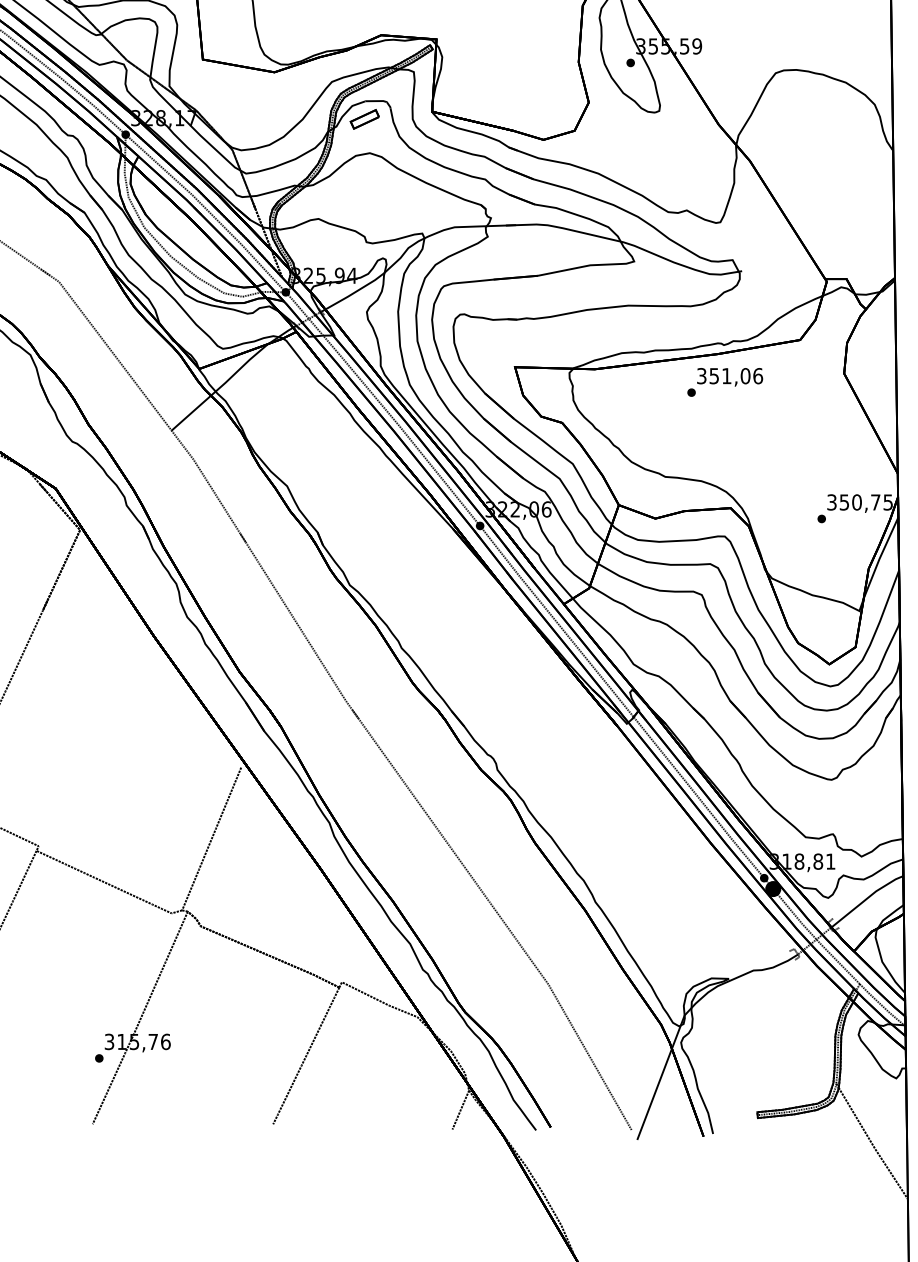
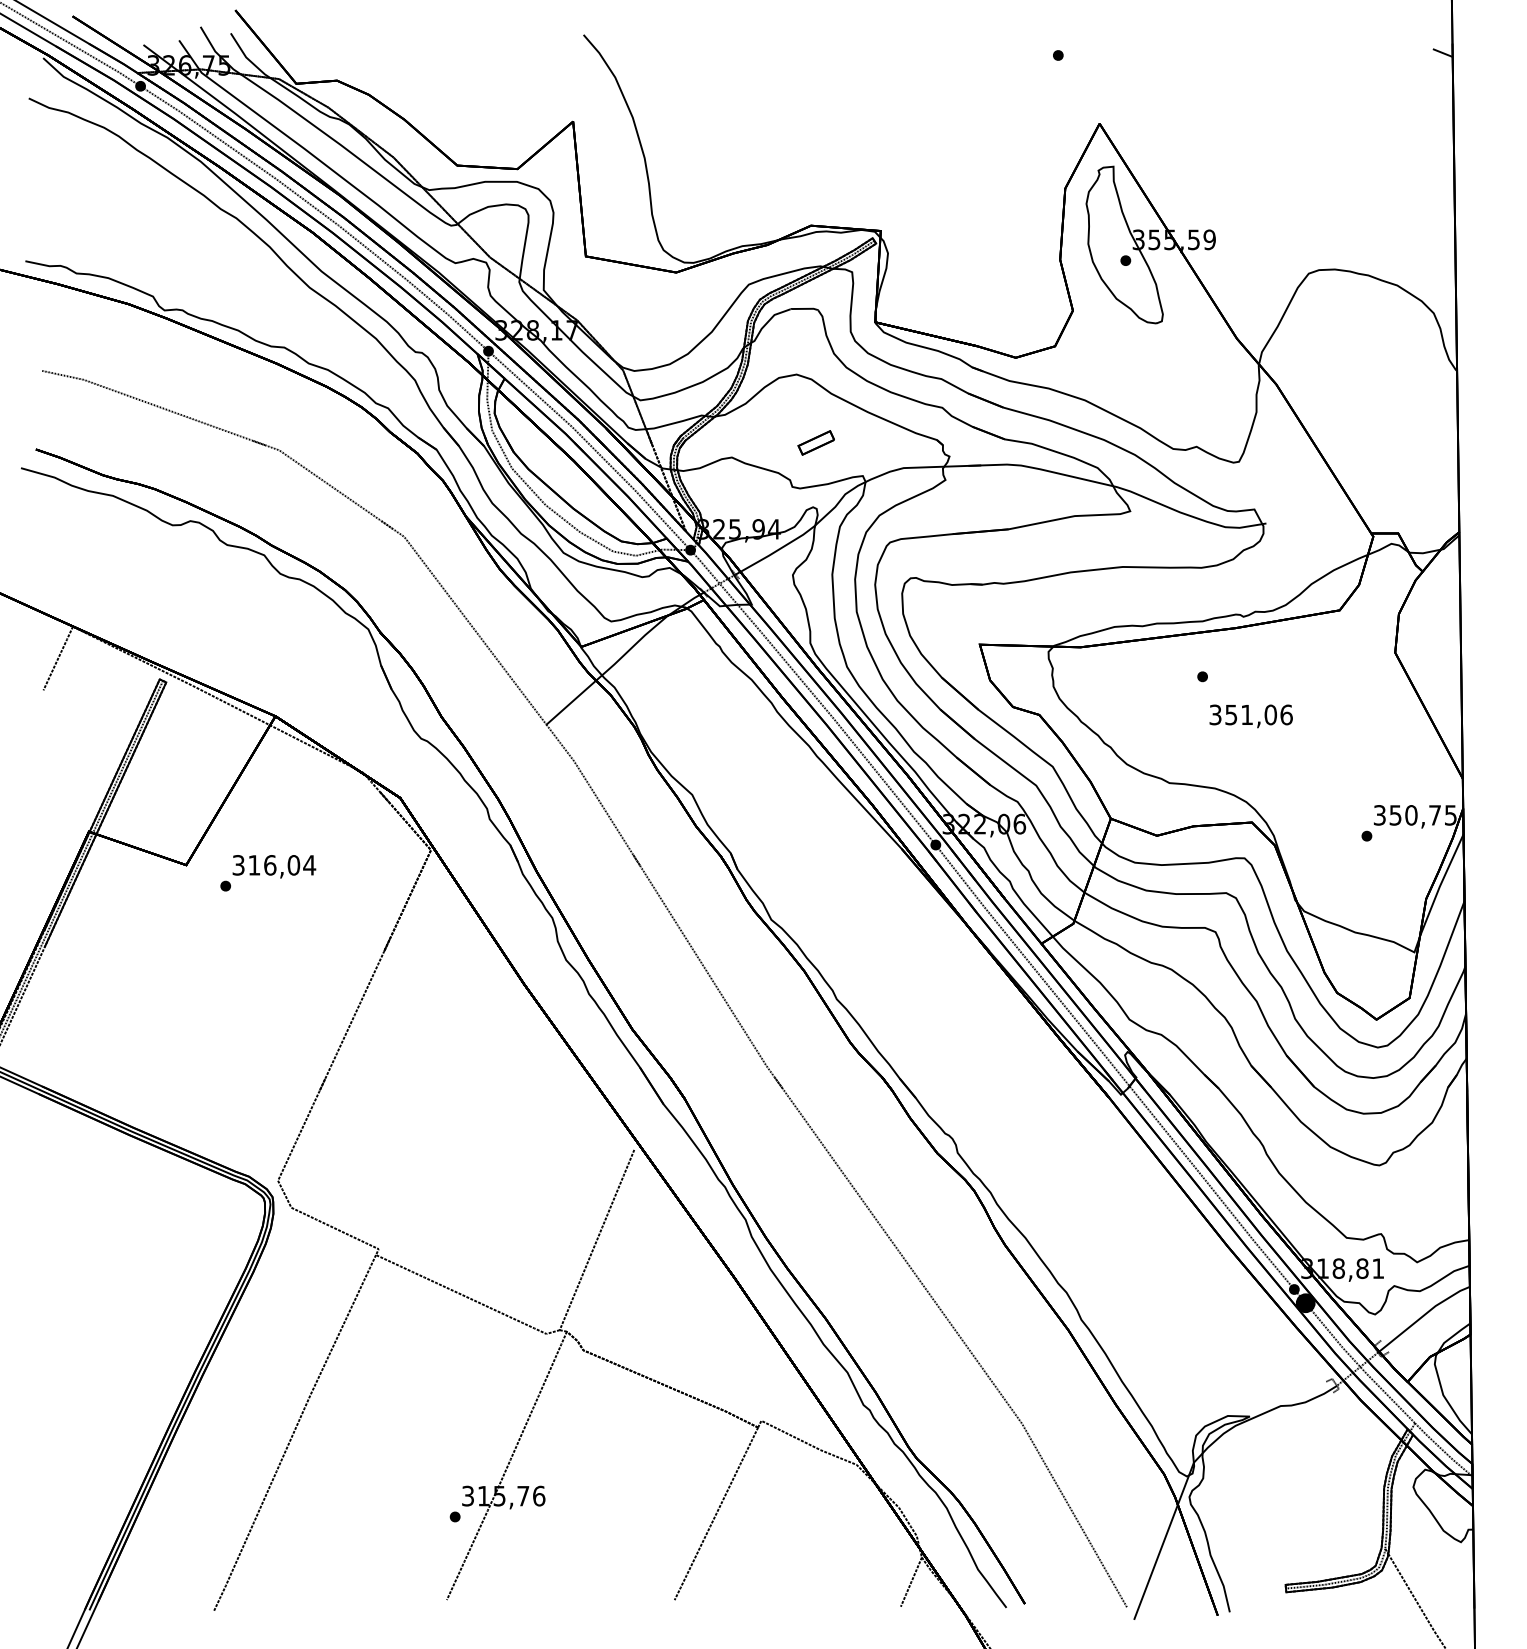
part: (364, 119) -> (815, 442), moved
text: (729, 377) -> (1250, 716), moved

